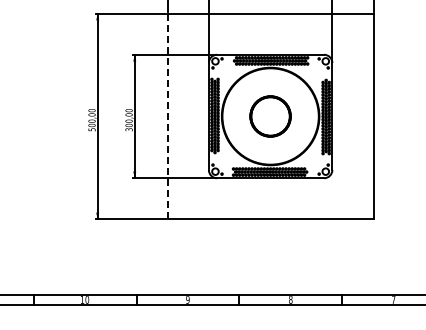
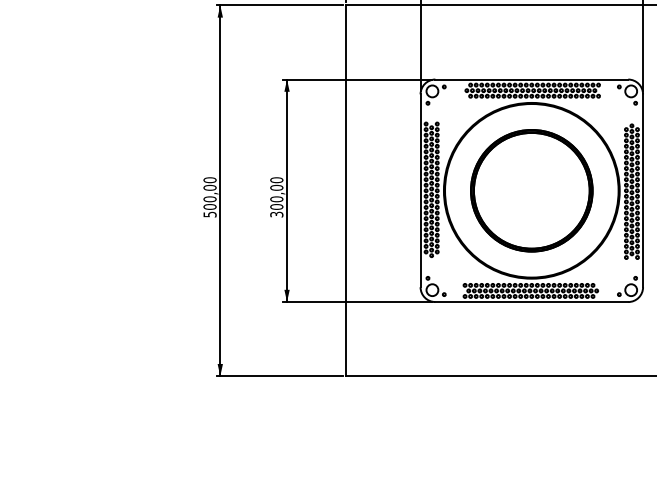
line: (167, 116) -> (346, 190), dashed -> solid
part: (270, 116) -> (531, 190), size x1.67

